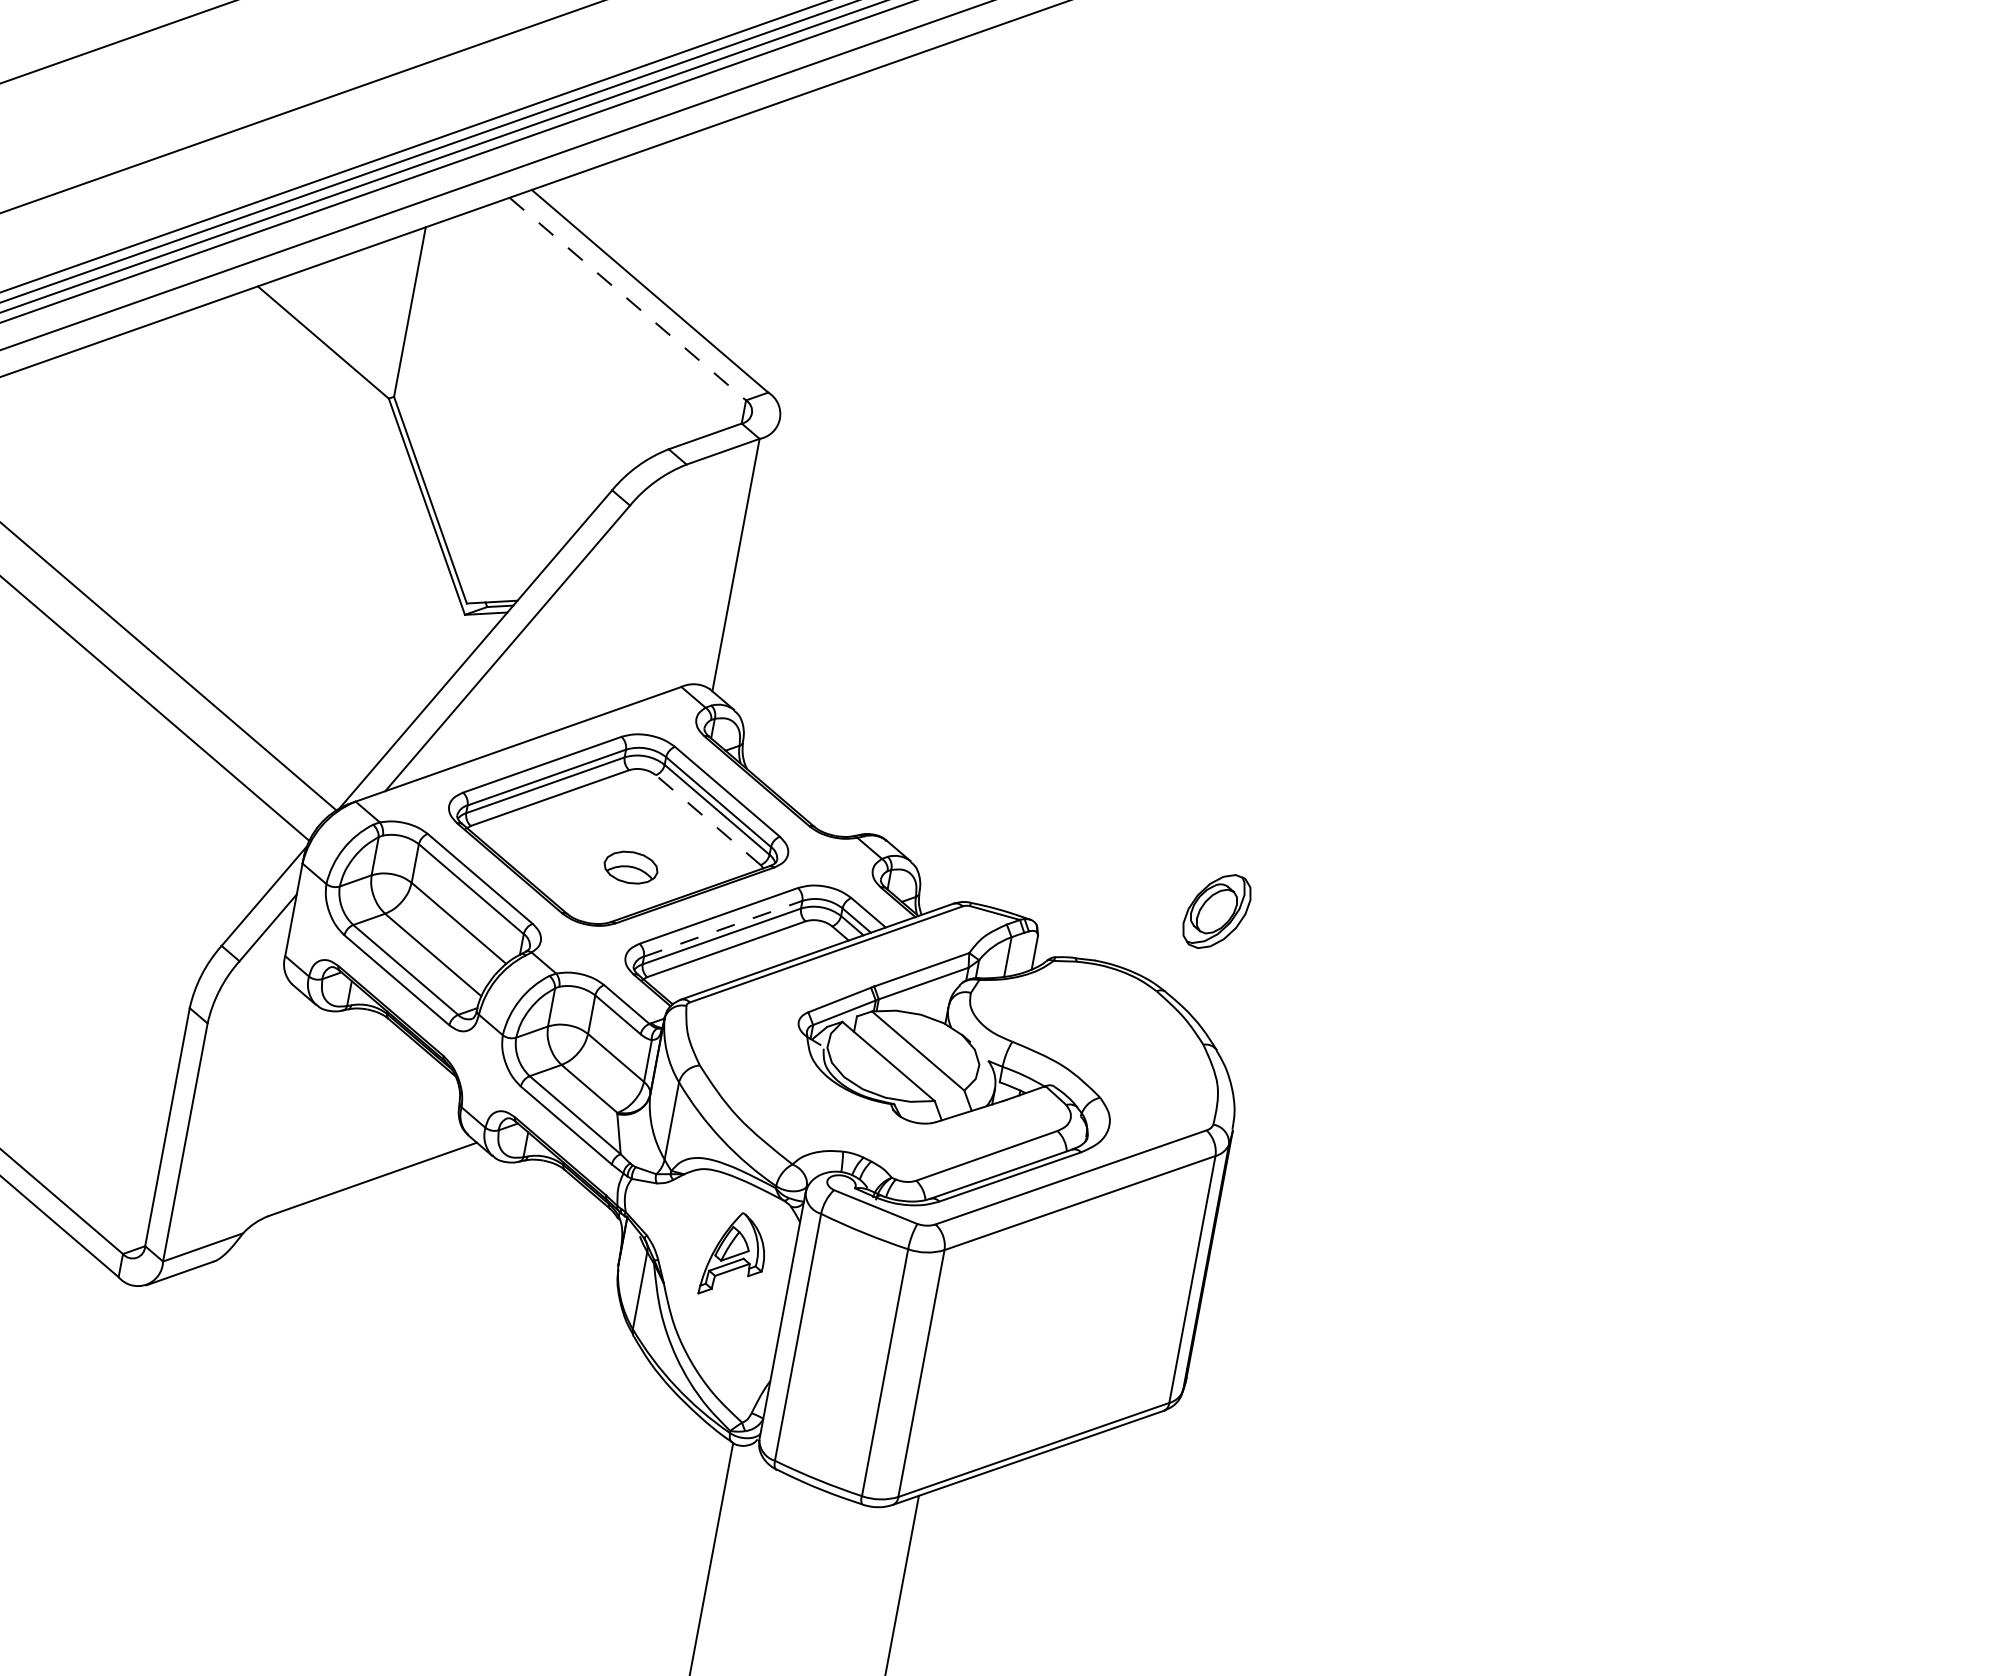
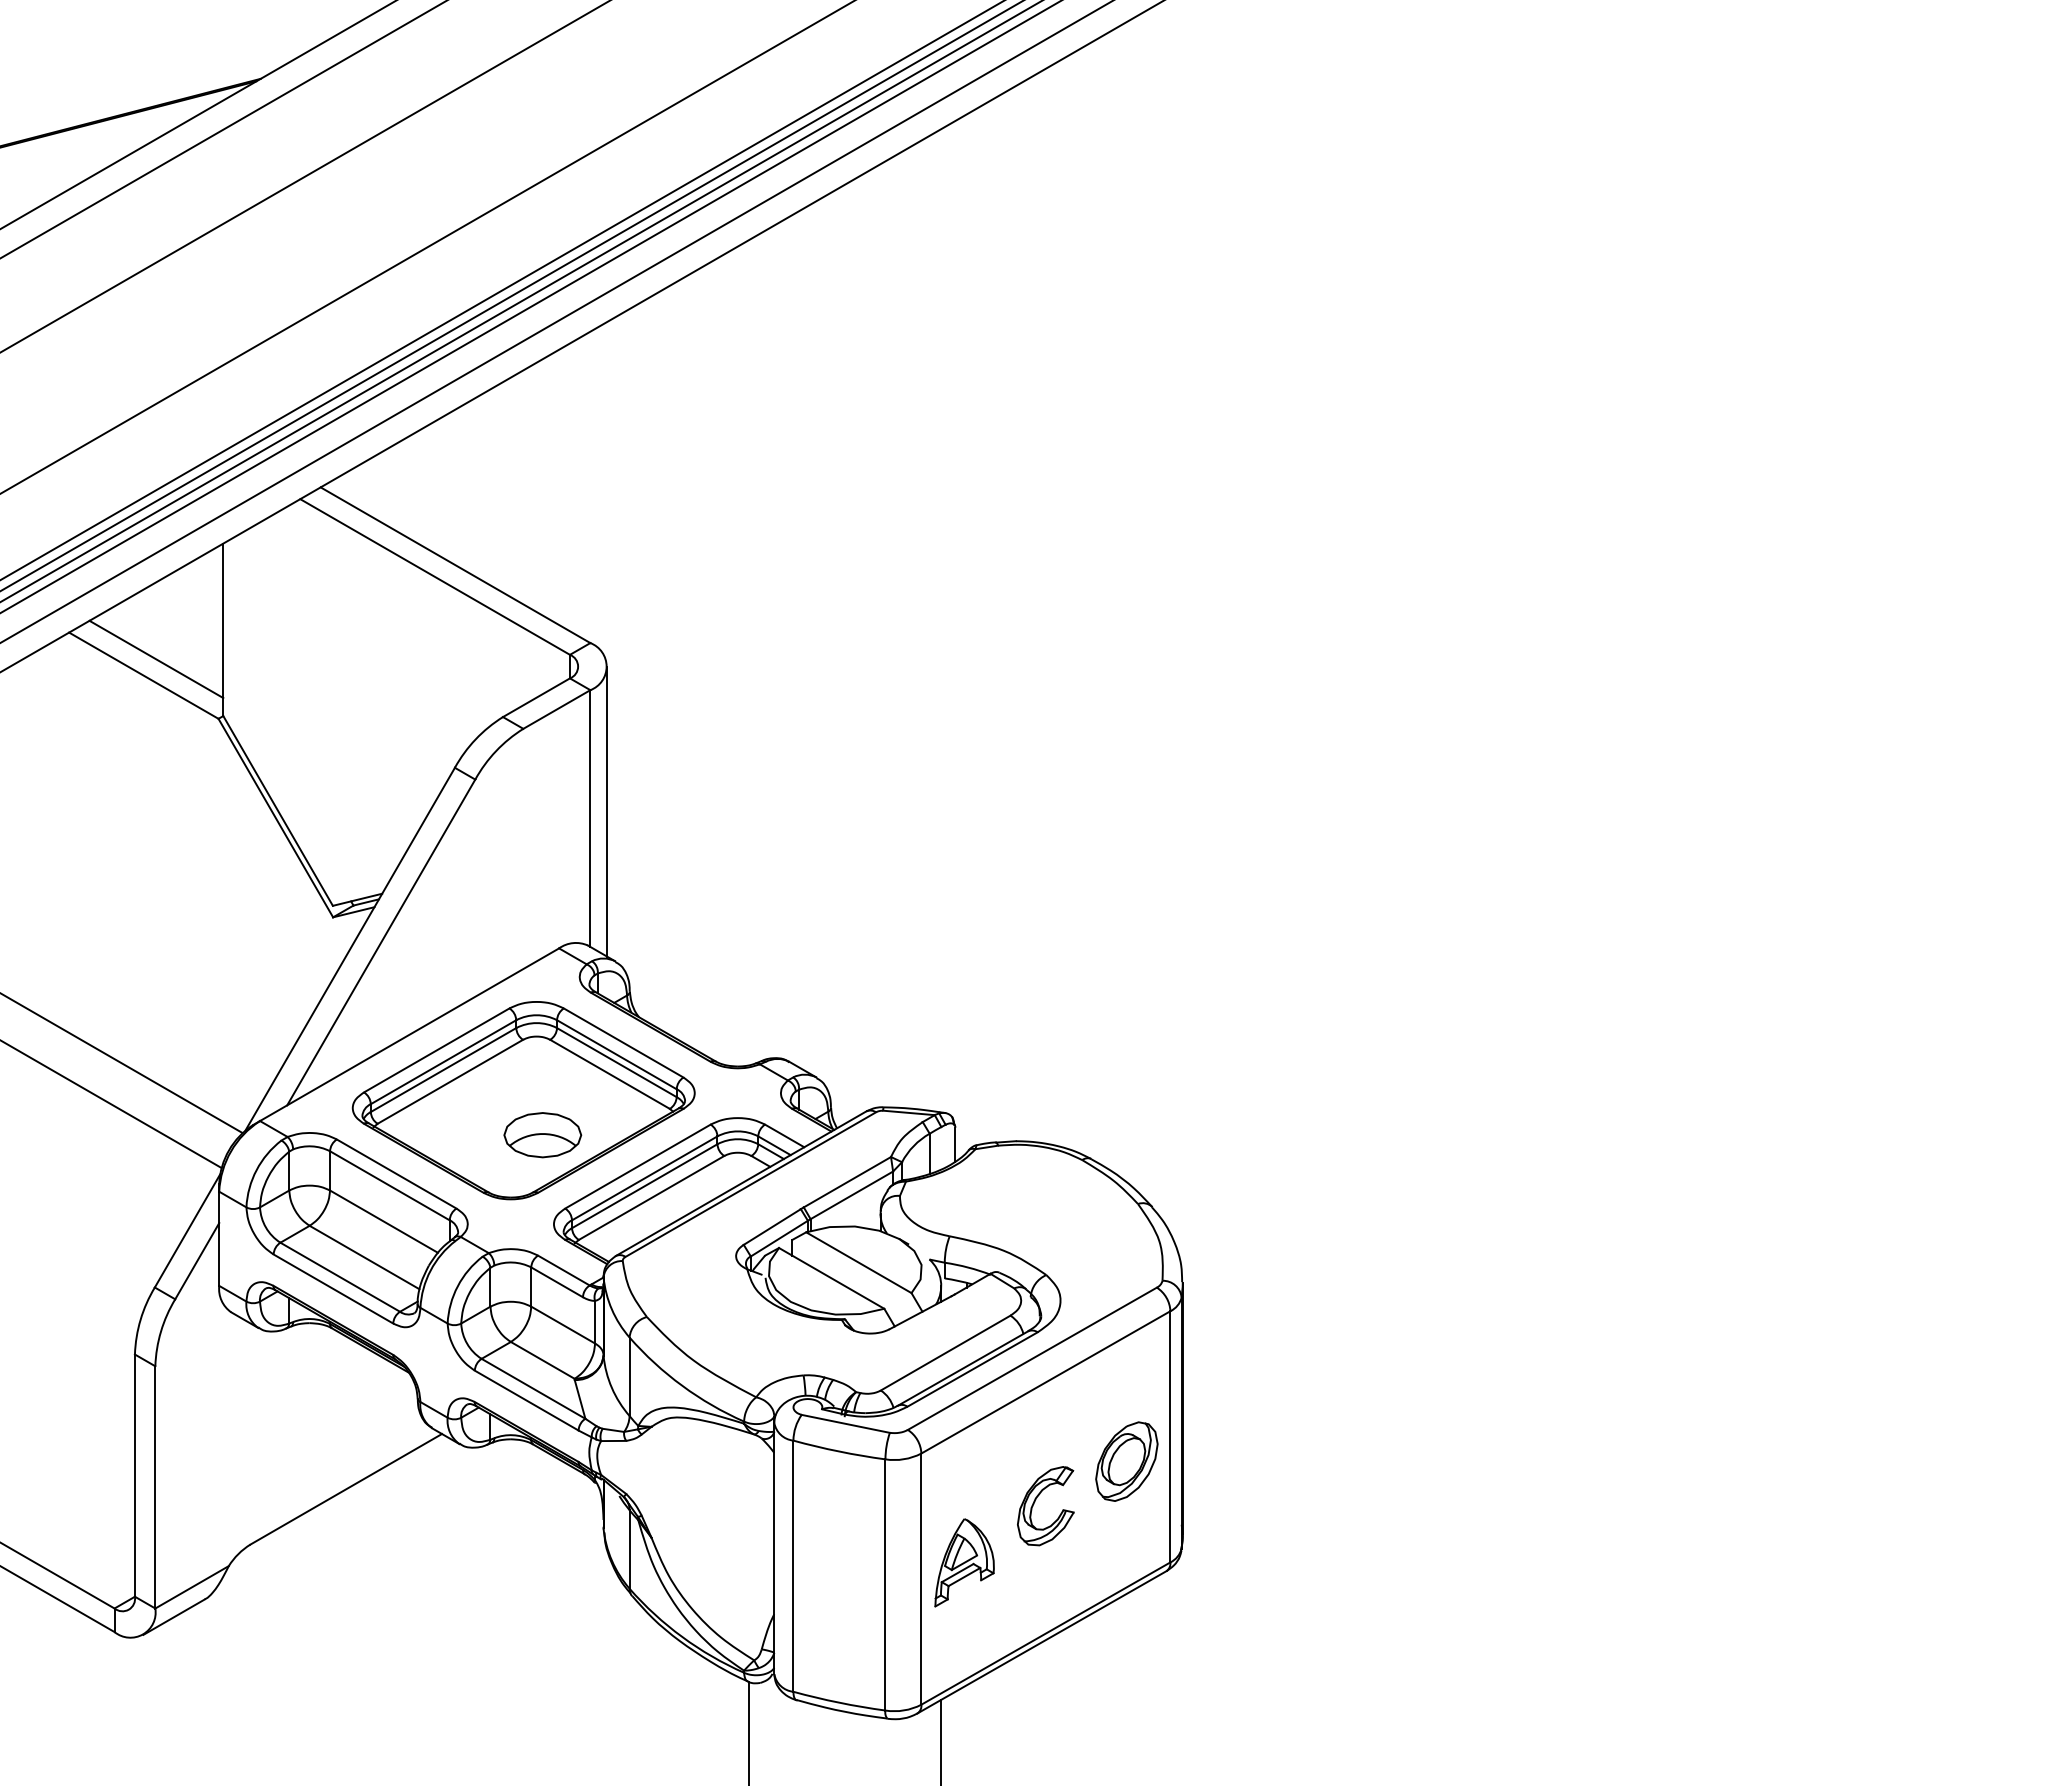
line: (628, 299) -> (435, 577), dashed -> solid
line: (338, 328) -> (156, 659), added
line: (754, 561) -> (607, 811), added
line: (707, 820) -> (609, 1074), dashed -> solid
part: (630, 867) -> (542, 1135), size x1.43
part: (1216, 911) -> (1126, 1461), moved
line: (722, 928) -> (644, 1178), dashed -> solid
part: (735, 1255) -> (964, 1562), moved
part: (1047, 1319) -> (1035, 1502), added

